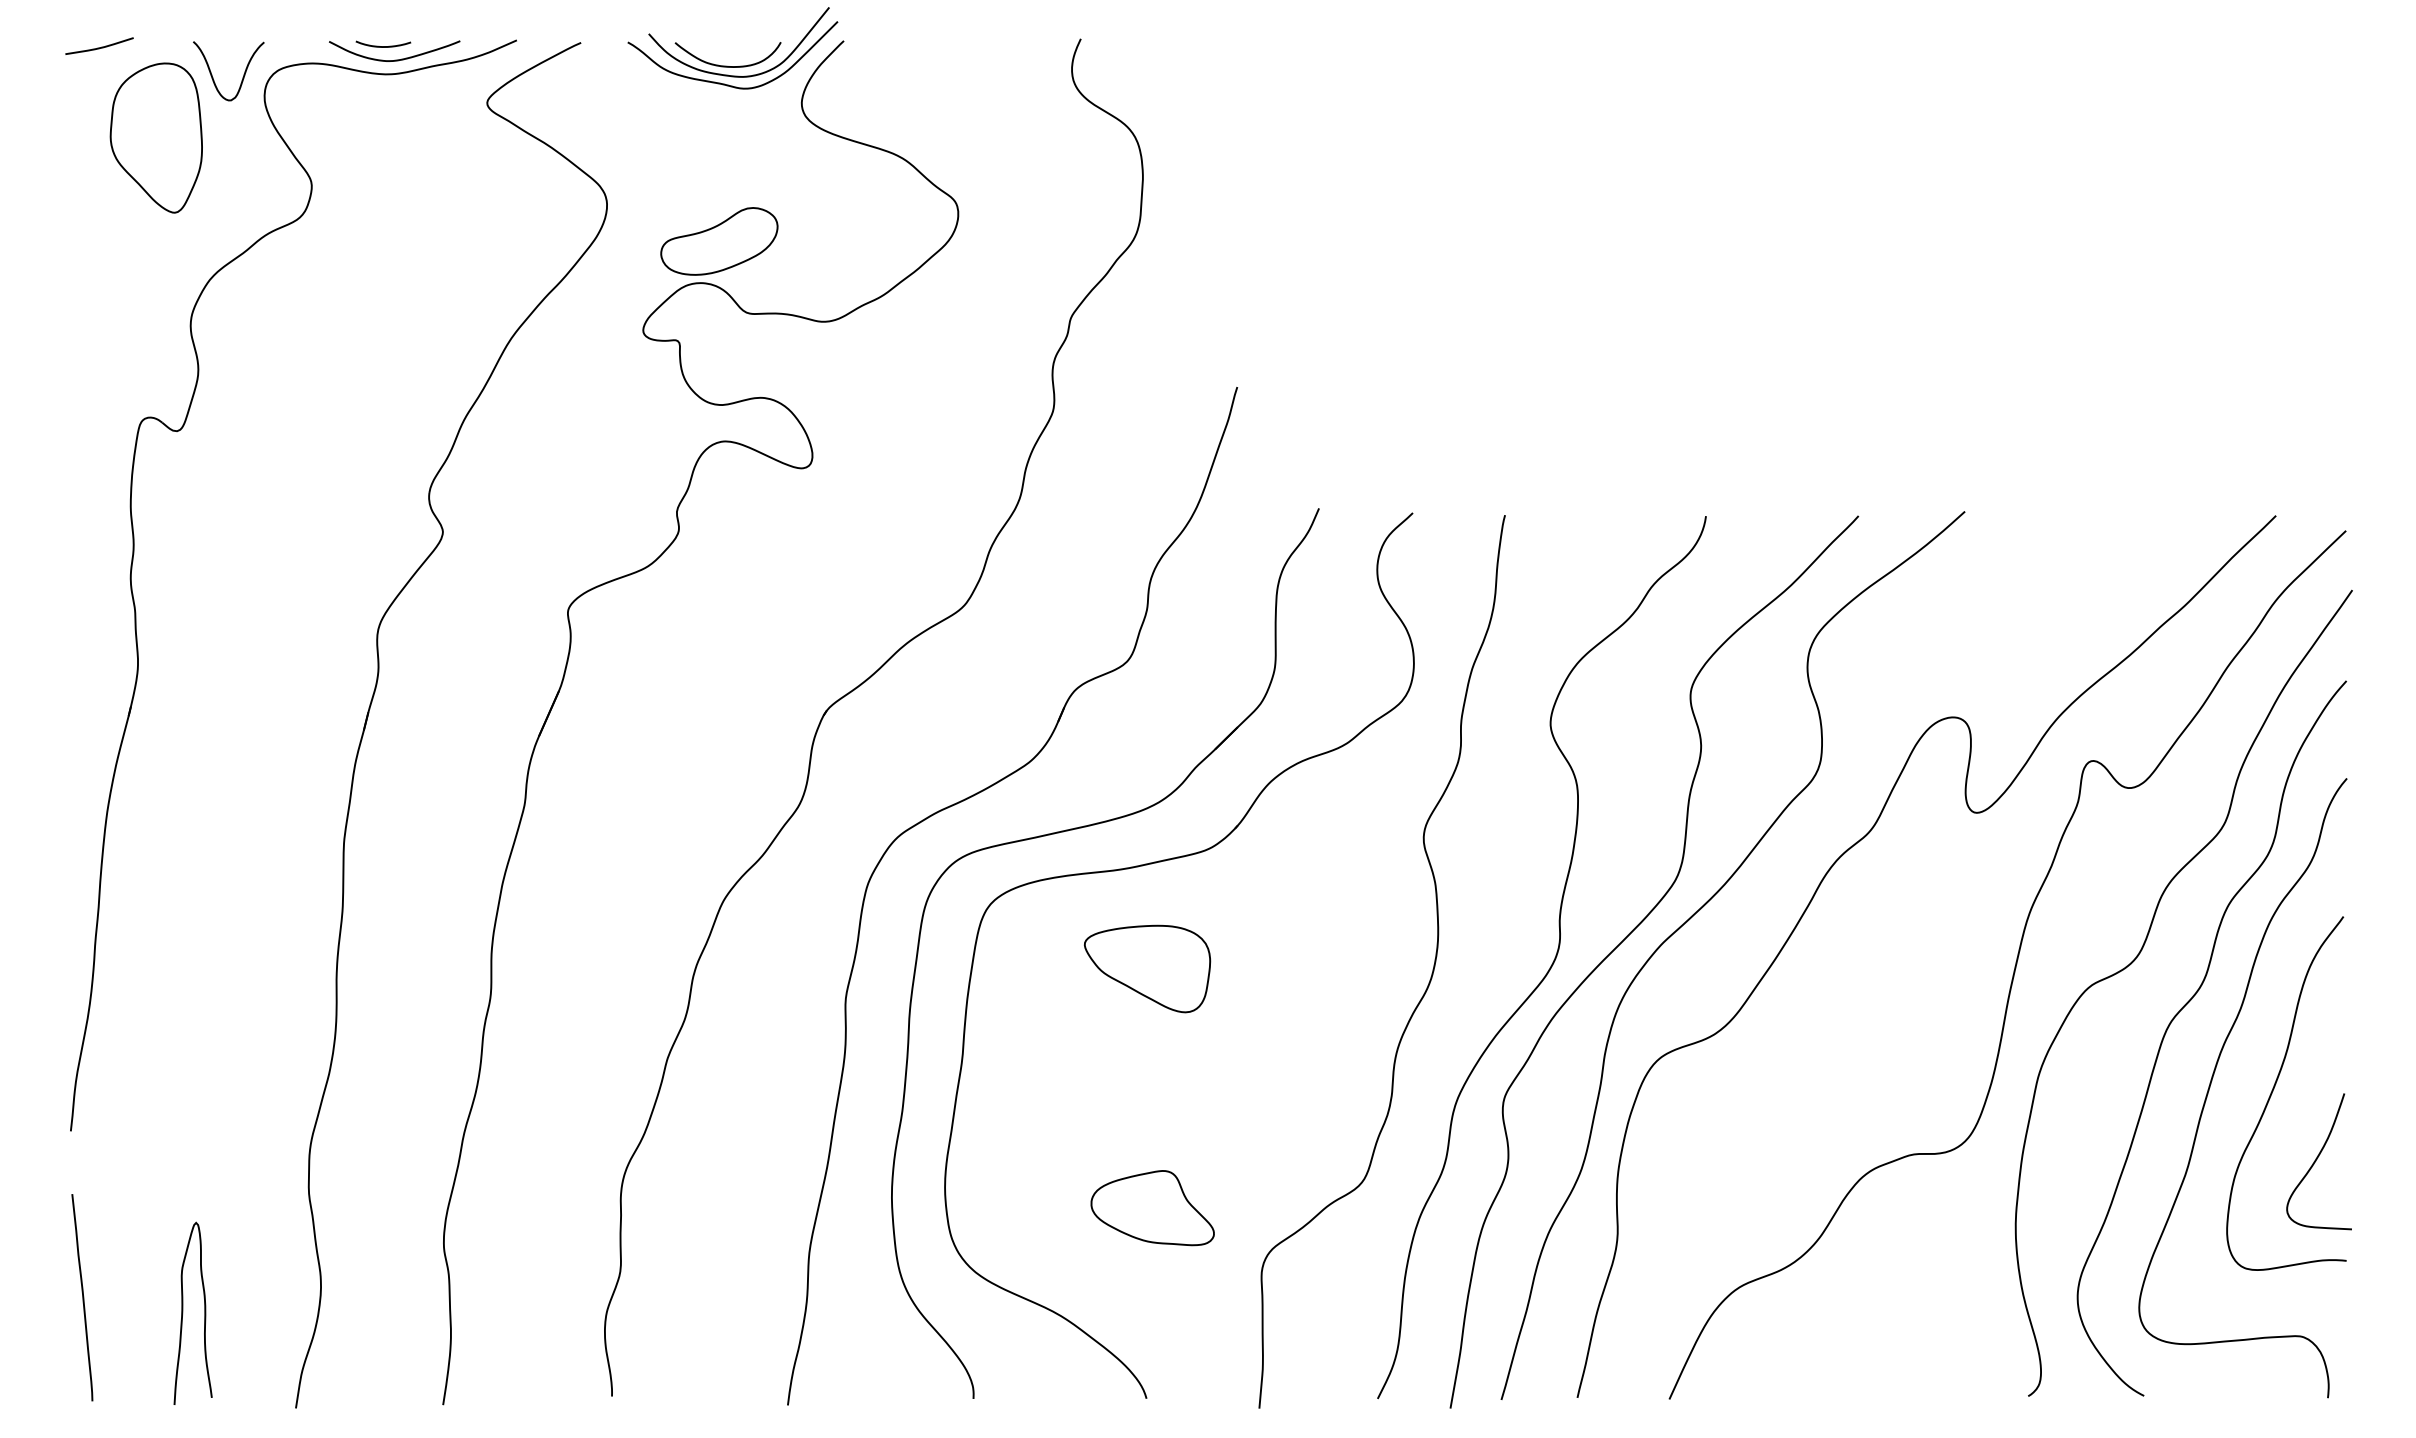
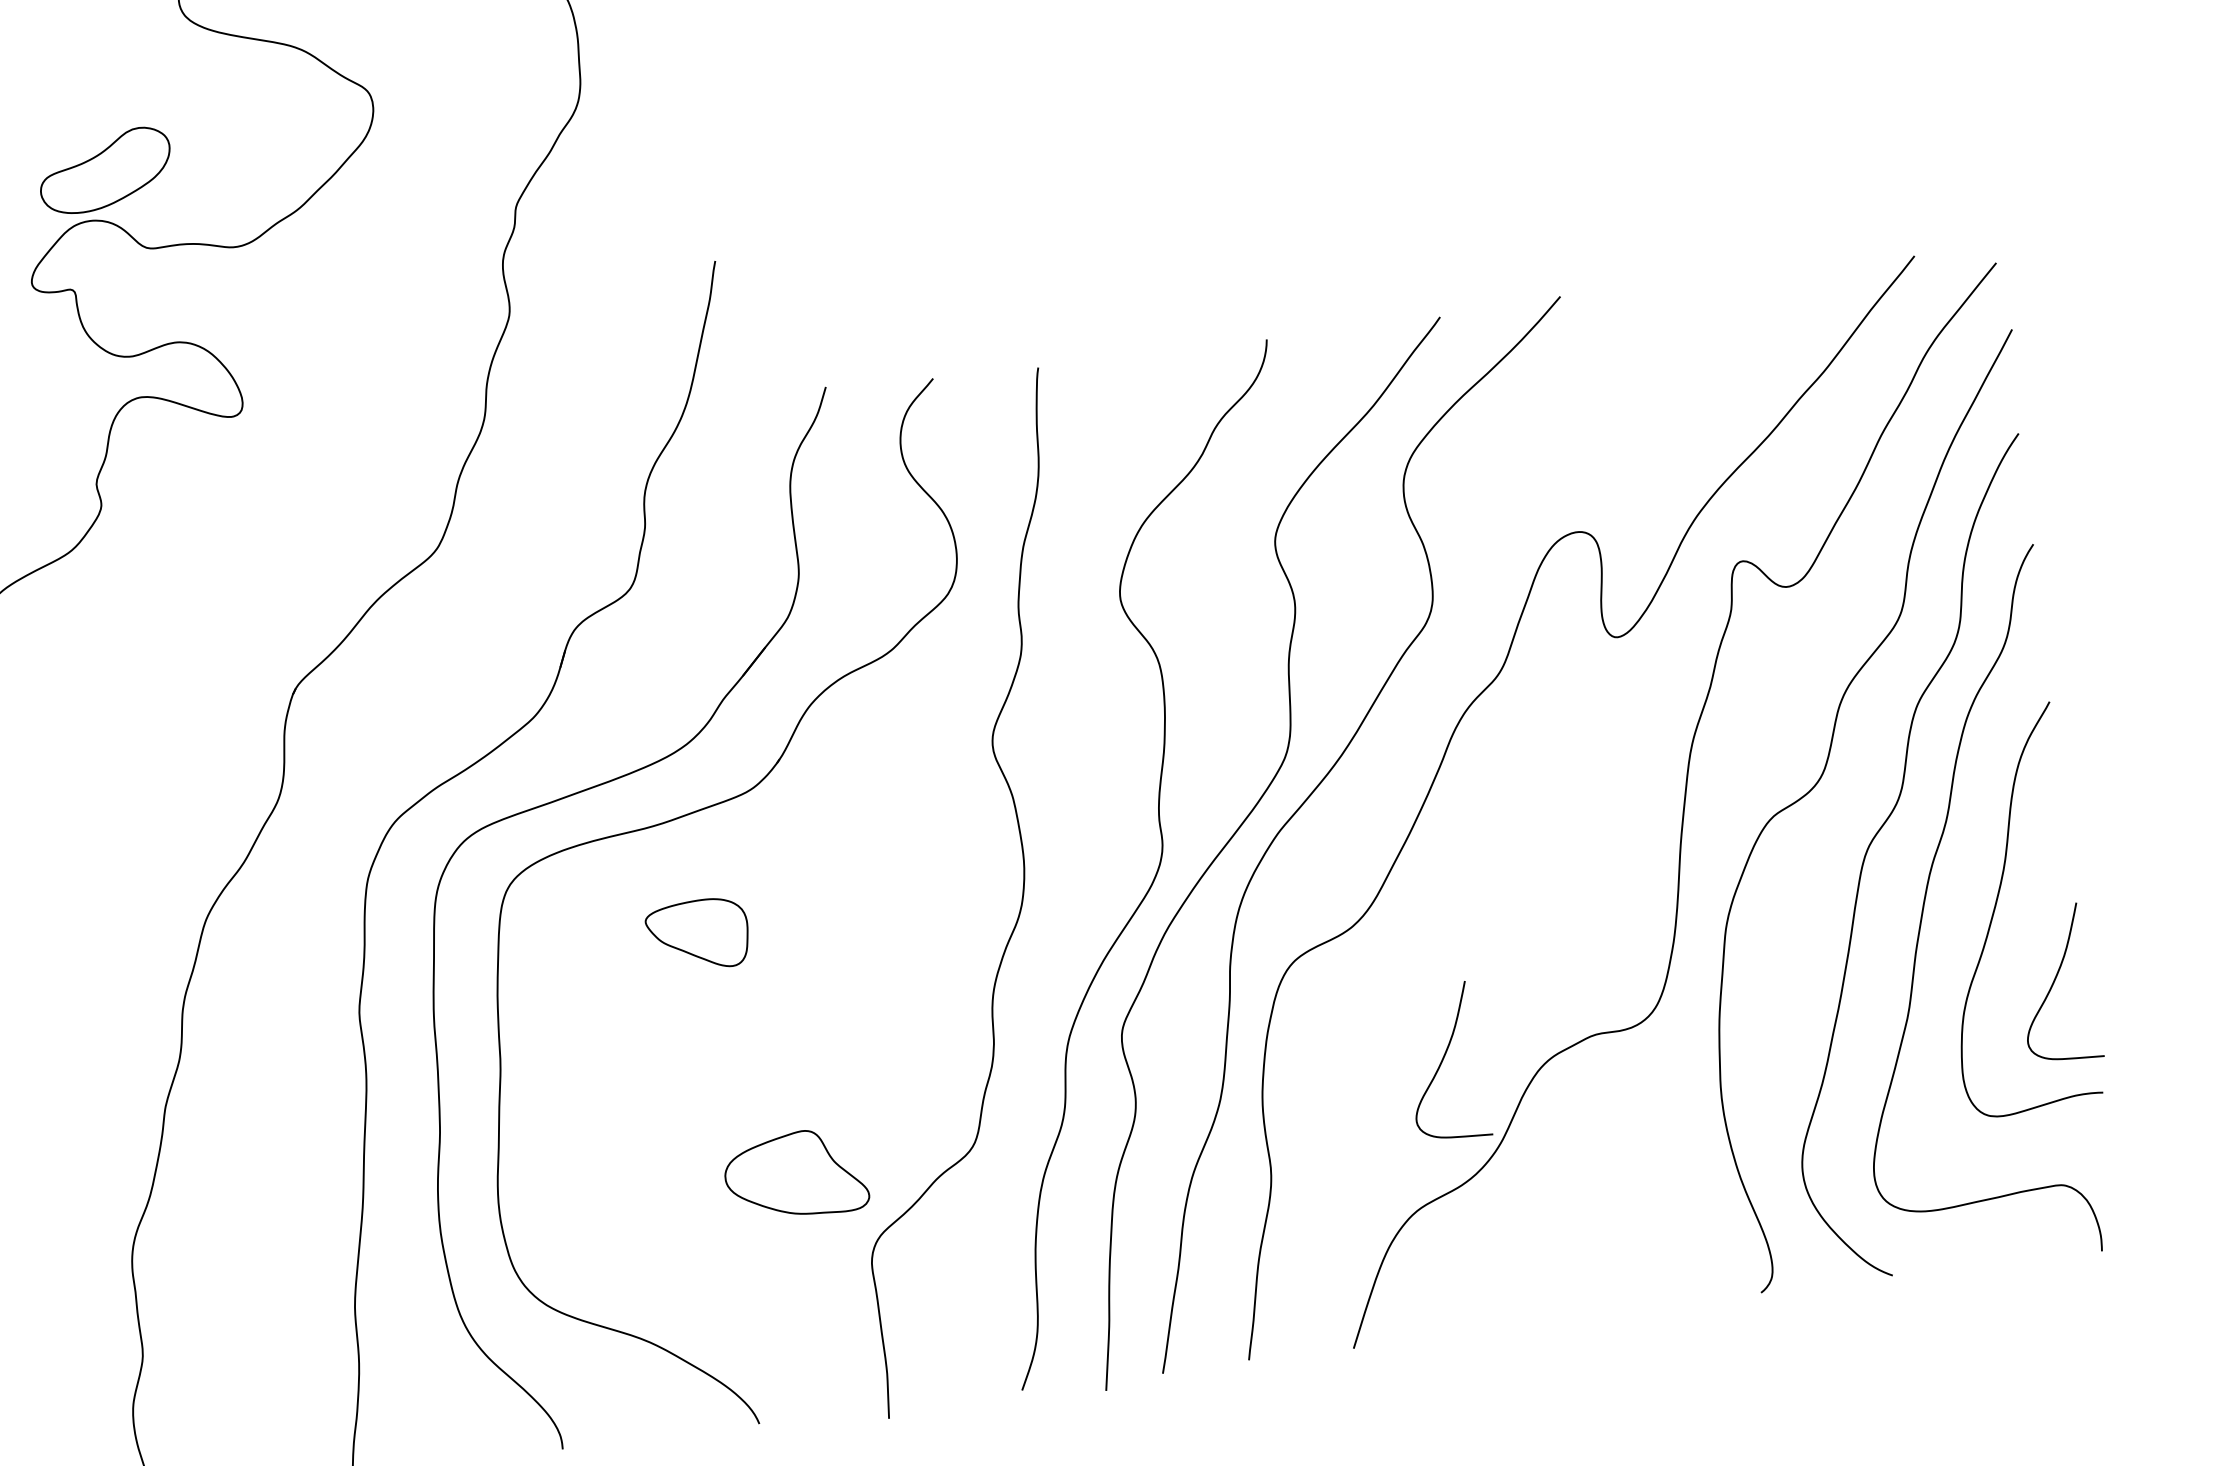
part: (1147, 968) -> (697, 934), size x0.7
curve: (1778, 1161) -> (1443, 1062), added
part: (1152, 1208) -> (795, 1175), moved

